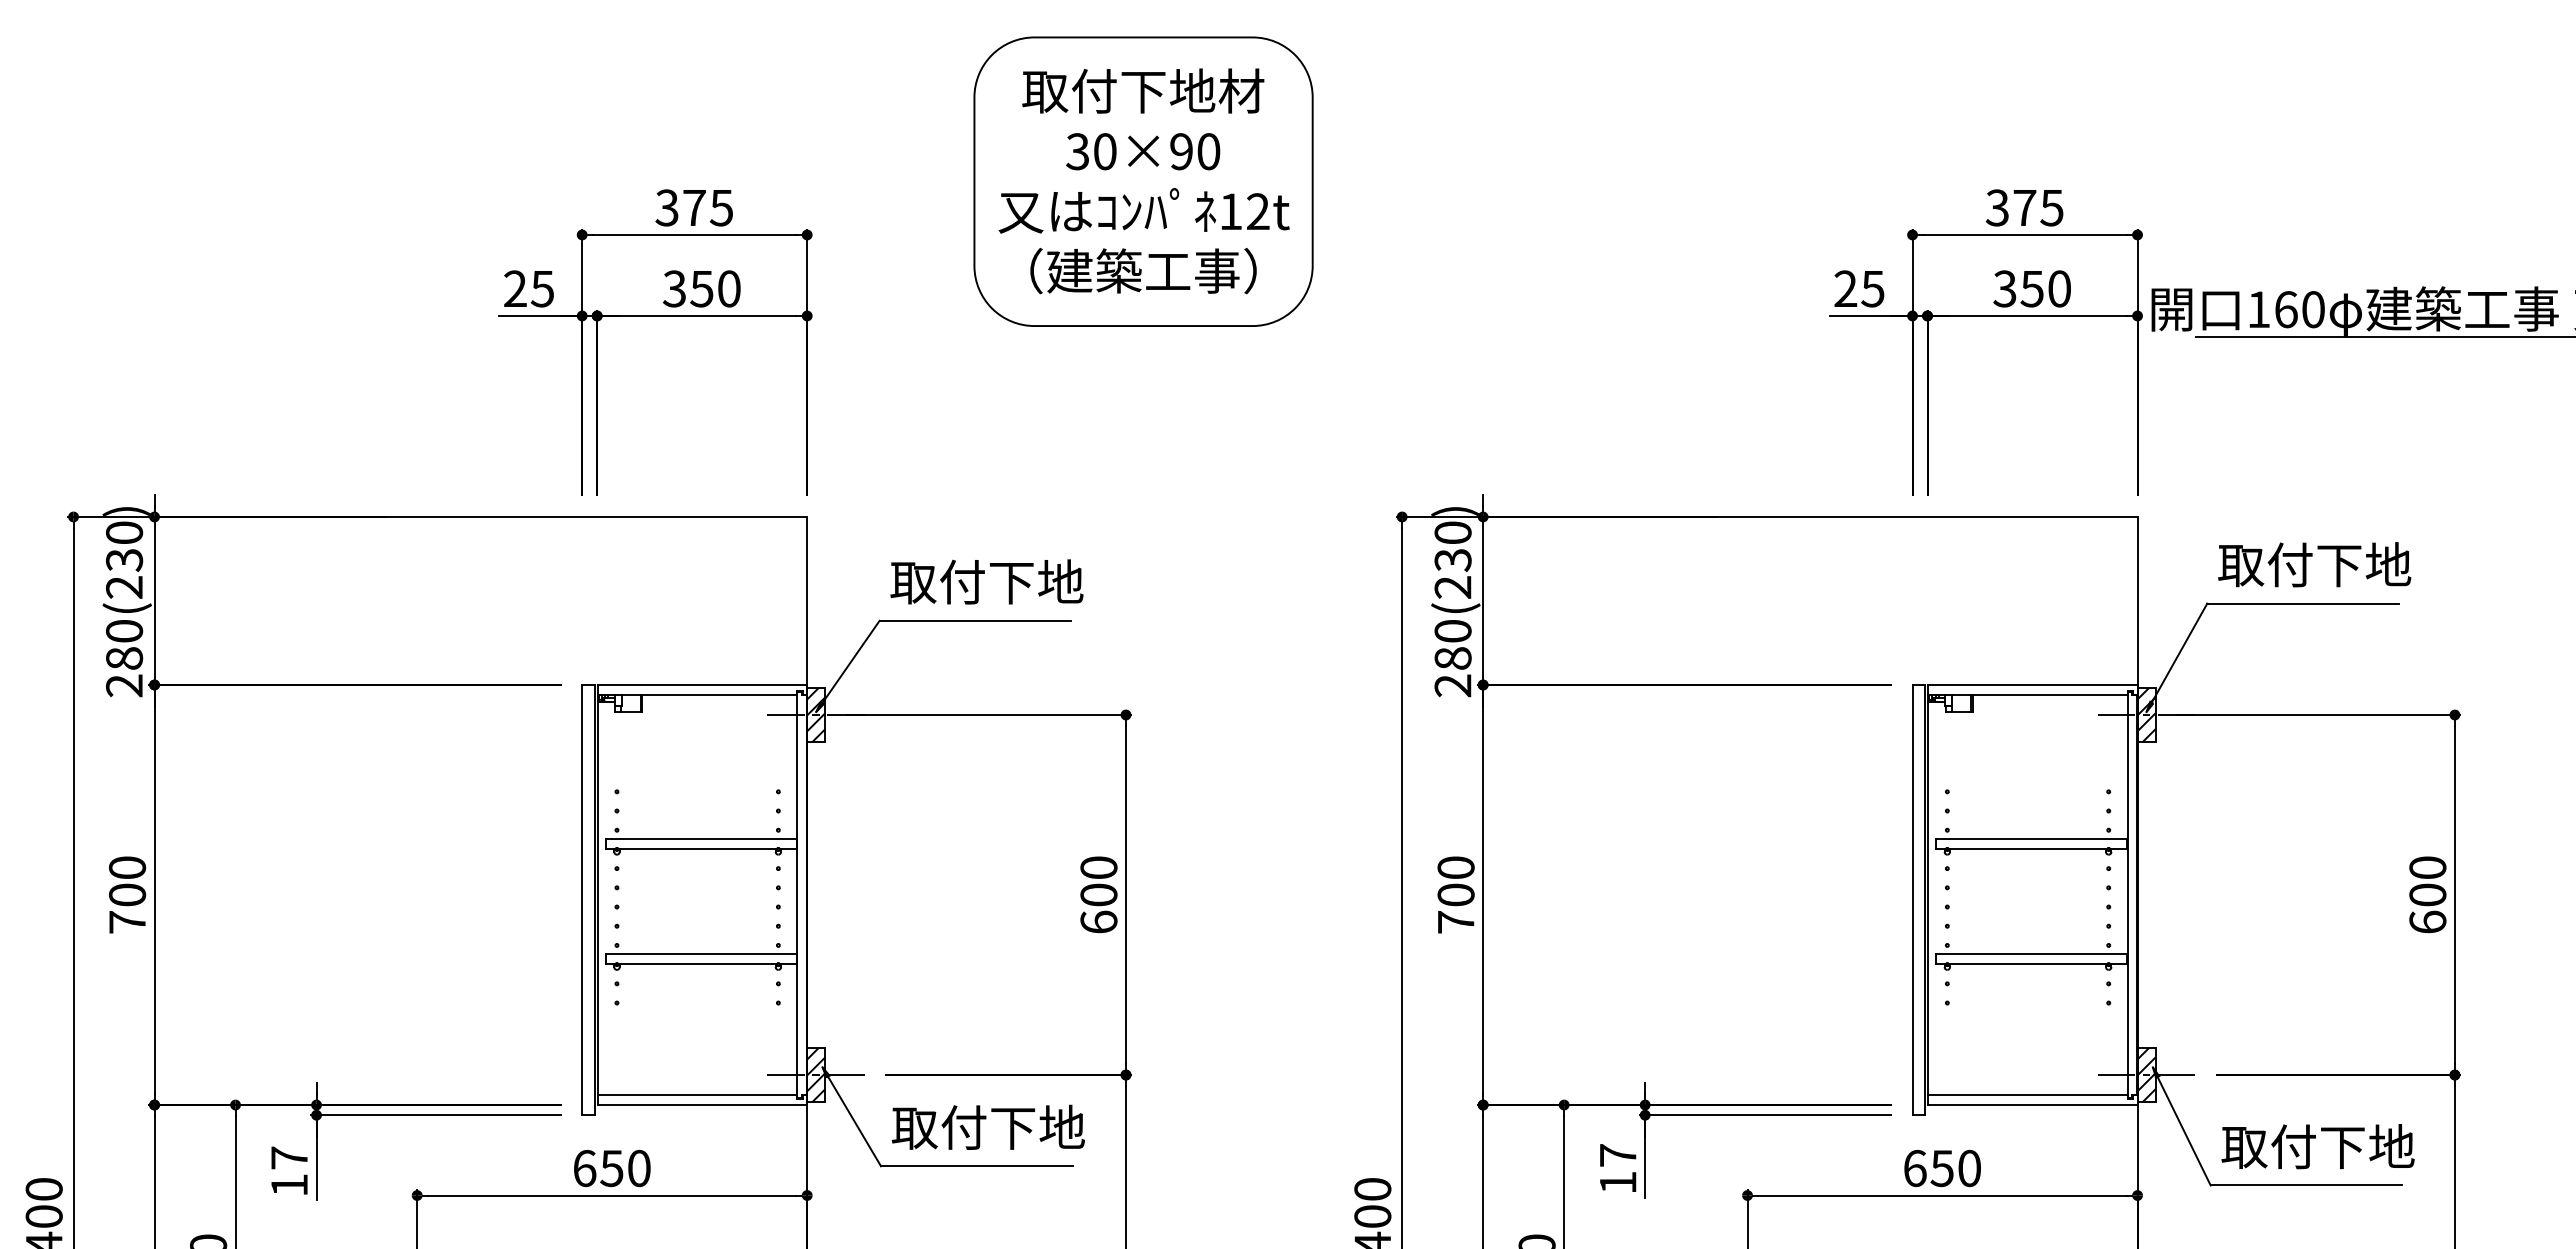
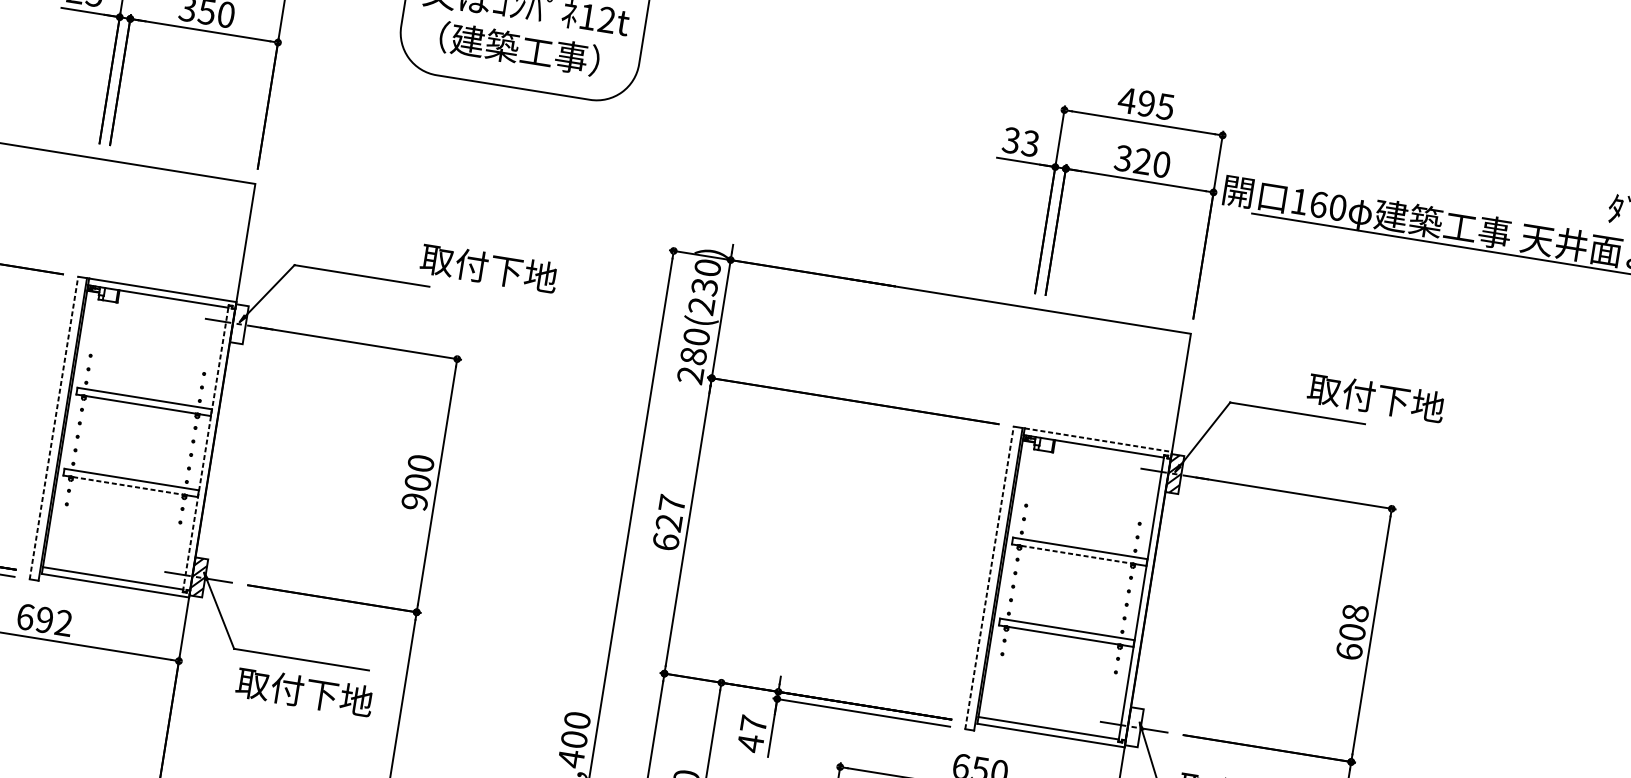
text: (2010, 207) -> (1136, 101), 375 -> 495
text: (1859, 288) -> (1021, 141), 25 -> 33
text: (2031, 288) -> (1142, 161), 350 -> 320
text: (2314, 564) -> (1376, 397), moved
text: (986, 581) -> (488, 267), moved
line: (2032, 685) -> (1098, 440), solid -> dashed
hatch: (816, 715) -> (239, 324), removed
line: (2028, 848) -> (1076, 554), solid -> dashed
text: (2427, 867) -> (1355, 612), 600 -> 608
line: (797, 894) -> (206, 448), solid -> dashed
text: (1455, 894) -> (668, 522), 700 -> 627
line: (582, 899) -> (54, 427), solid -> dashed
line: (1912, 899) -> (989, 577), solid -> dashed
text: (1098, 921) -> (414, 501), 600 -> 900
line: (698, 963) -> (128, 485), solid -> dashed
hatch: (2146, 1075) -> (1134, 727), removed
text: (987, 1126) -> (304, 691), moved
text: (625, 1168) -> (54, 621), 650 -> 692
text: (1618, 1182) -> (750, 743), 17 -> 47

